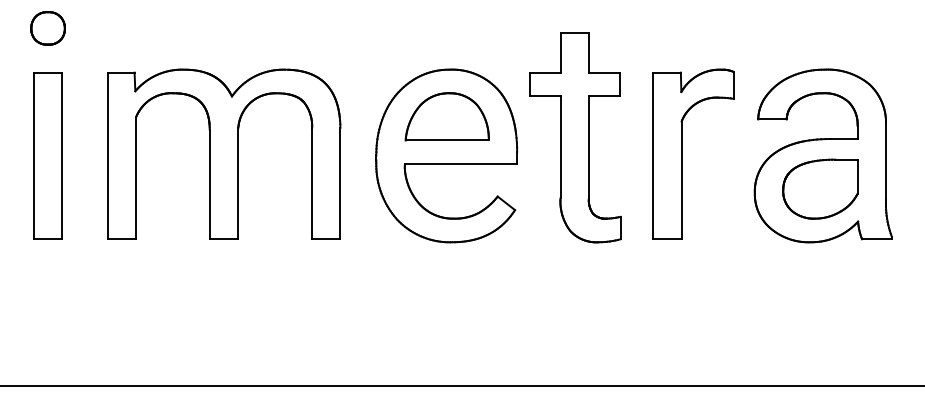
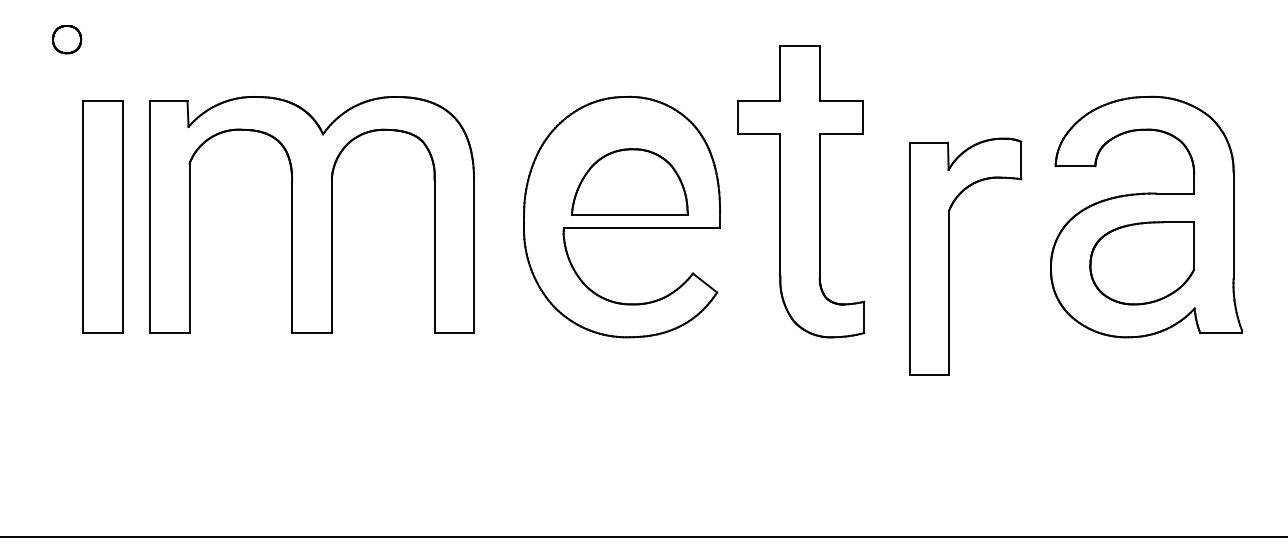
part: (47, 28) -> (66, 39), size x0.6
part: (446, 116) -> (628, 181), moved
part: (682, 153) -> (950, 255), moved
part: (47, 155) -> (102, 216), moved

